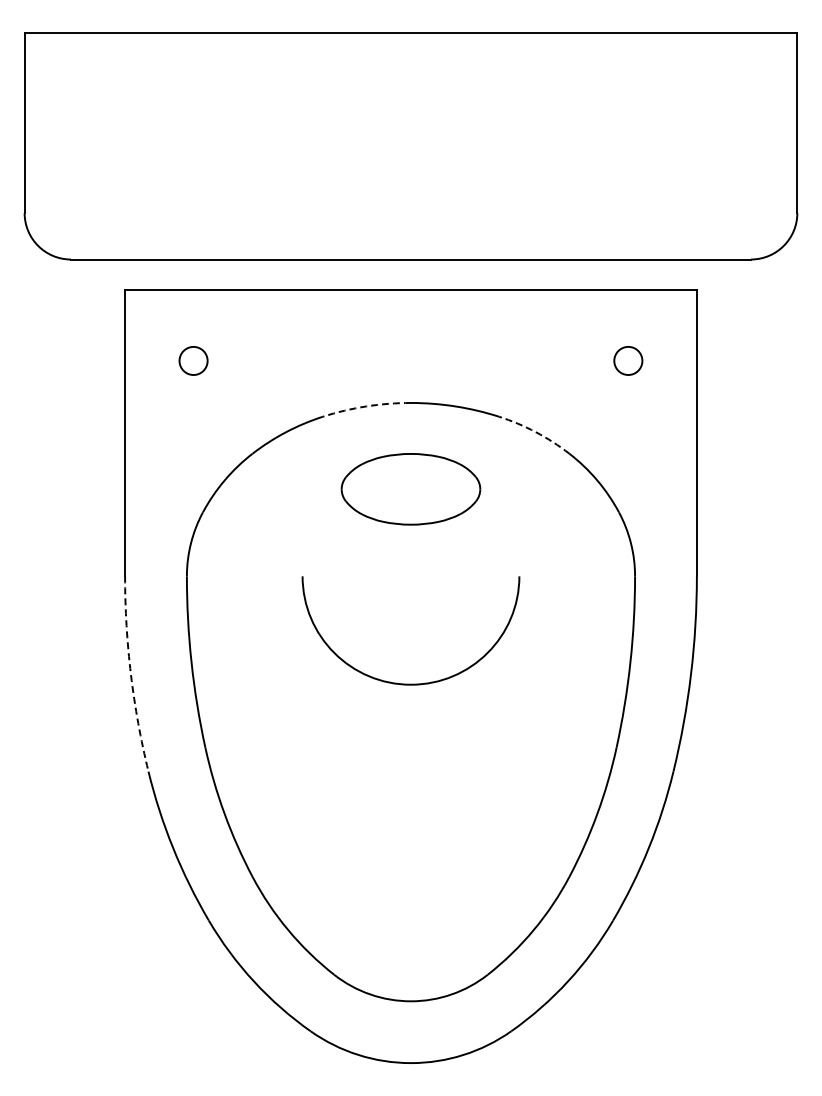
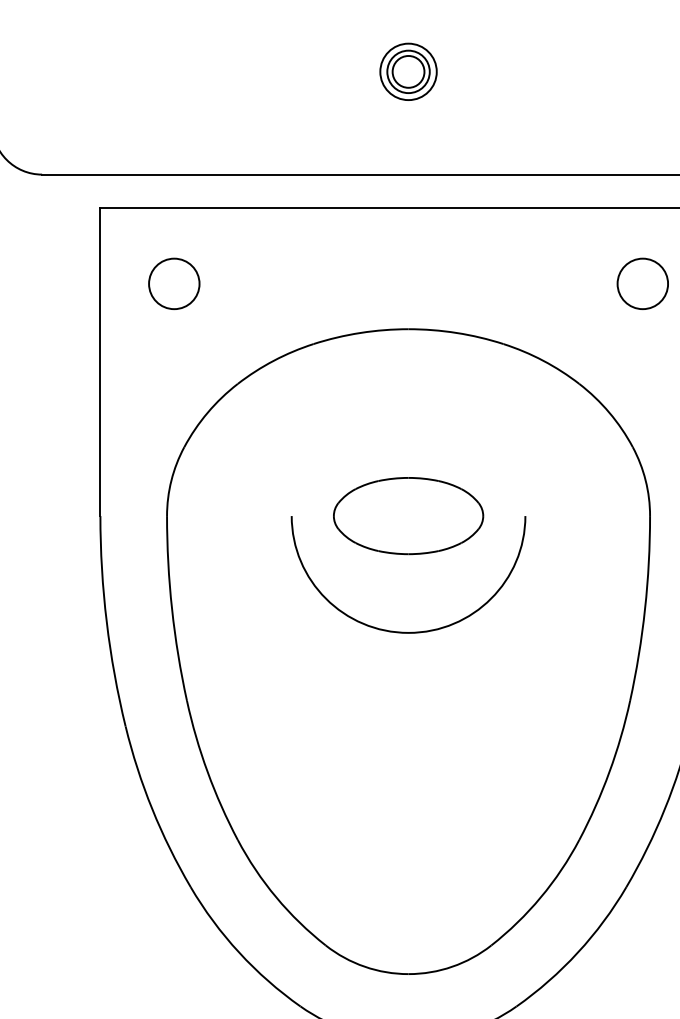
part: (410, 164) -> (408, 72), added
circle: (193, 360) -> (174, 283), size x1.67
circle: (627, 360) -> (641, 283), size x1.67
arc: (366, 406) -> (360, 333), dashed -> solid
arc: (535, 432) -> (542, 361), dashed -> solid
part: (410, 489) -> (408, 516), moved
arc: (130, 674) -> (106, 621), dashed -> solid

